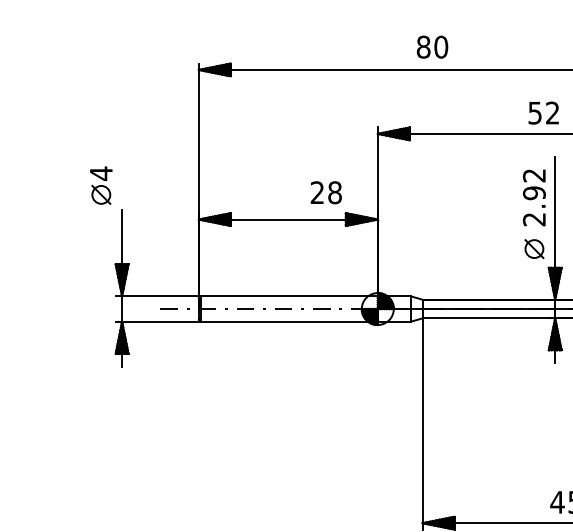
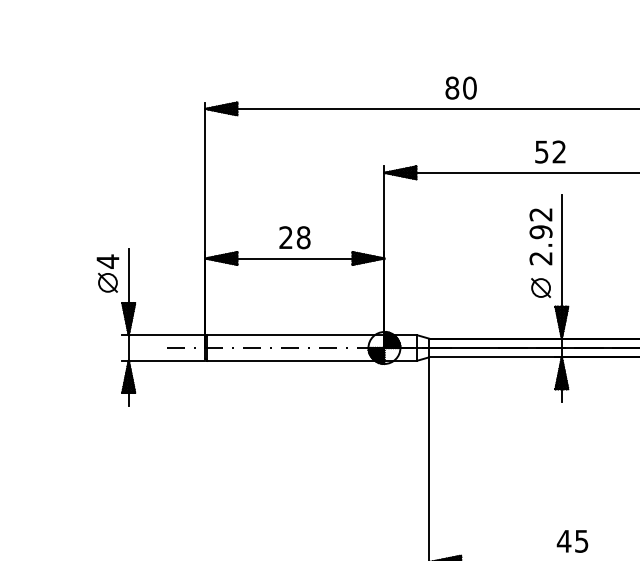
text: (431, 46) -> (460, 87), moved
part: (100, 185) -> (107, 273), moved
text: (325, 192) -> (294, 237), moved

